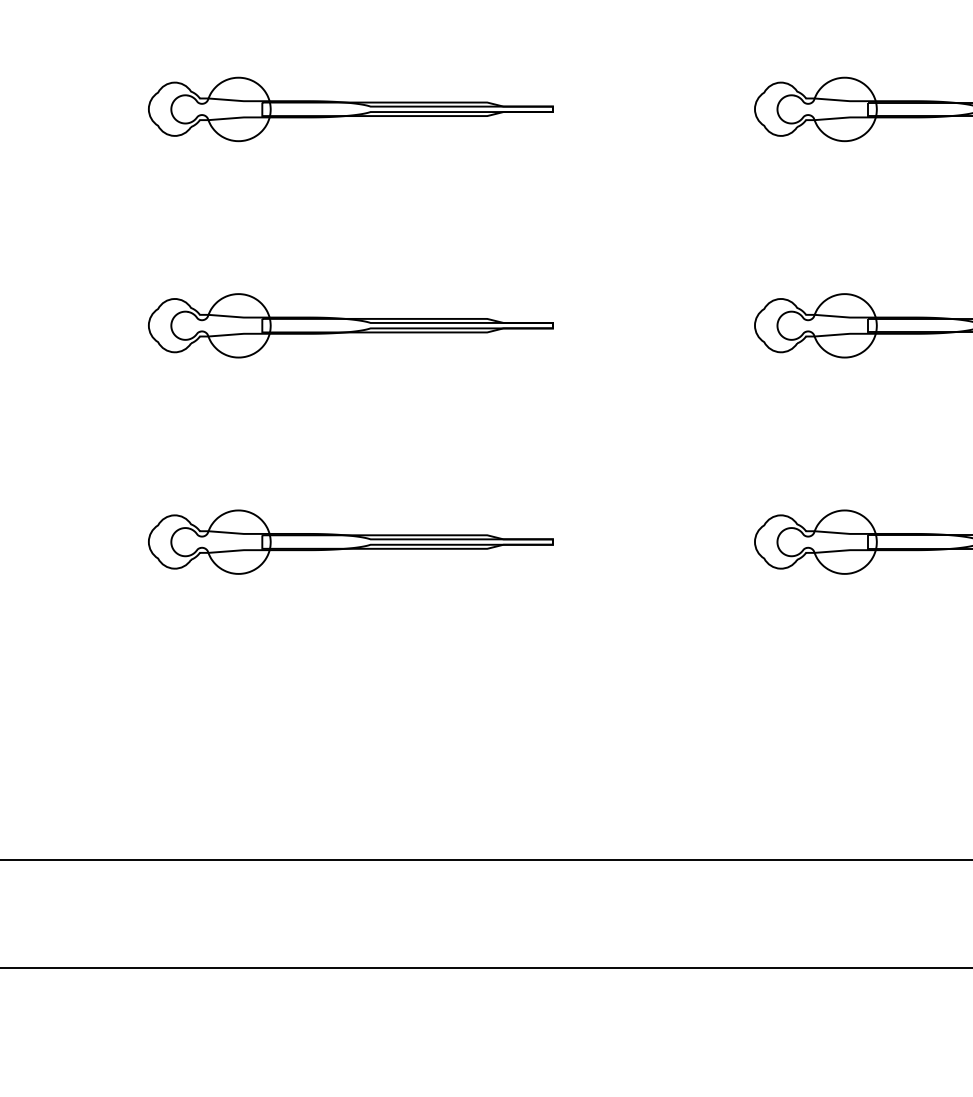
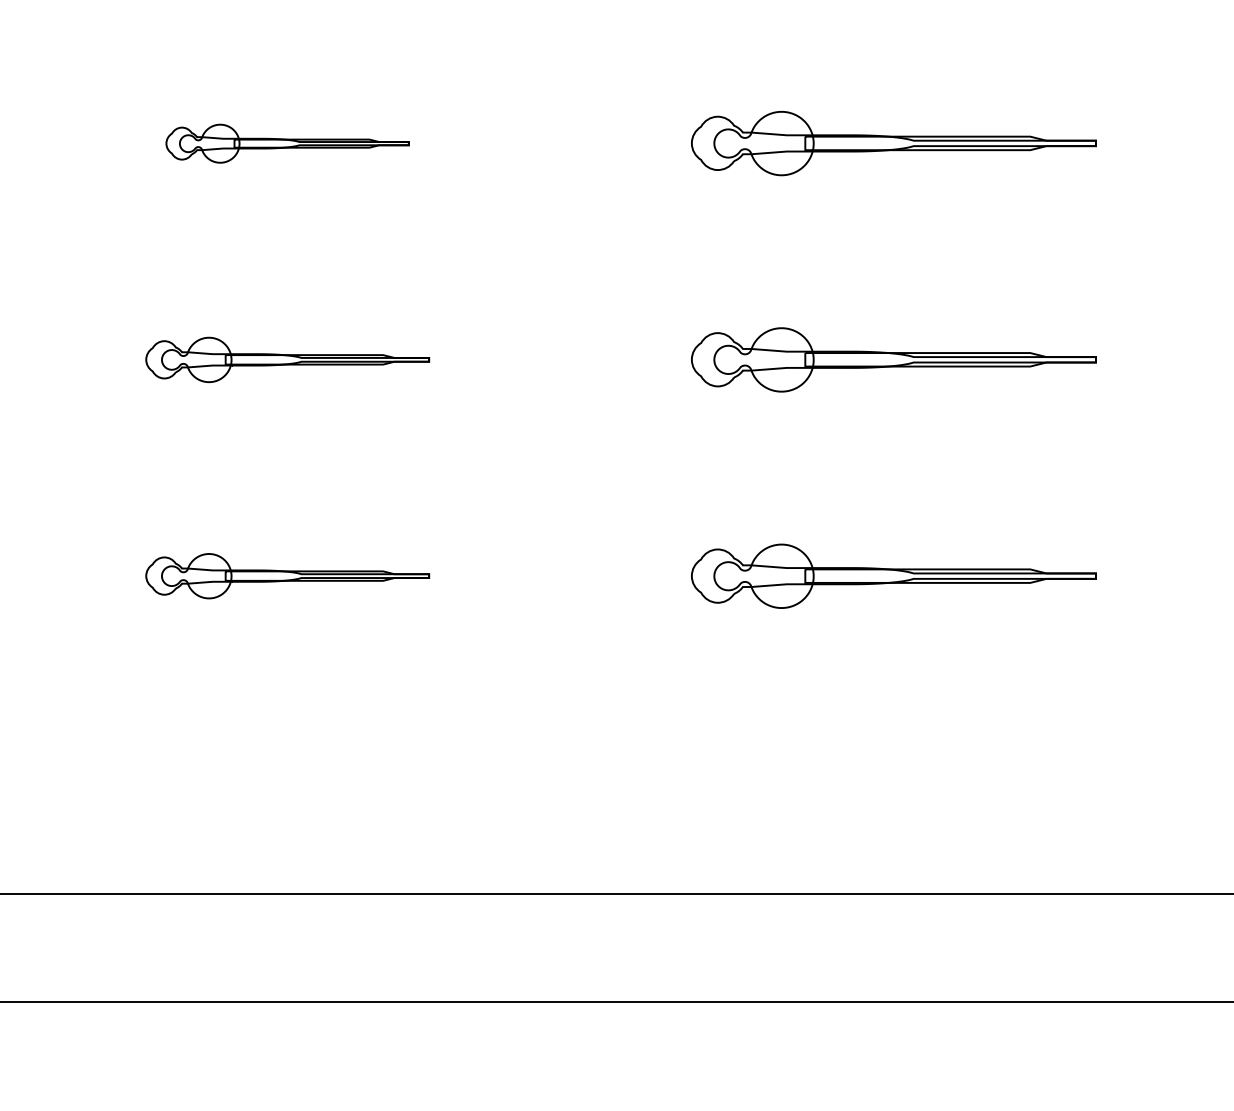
part: (350, 109) -> (287, 143), size x0.6
part: (350, 325) -> (287, 359), size x0.7
part: (350, 541) -> (287, 575), size x0.7

